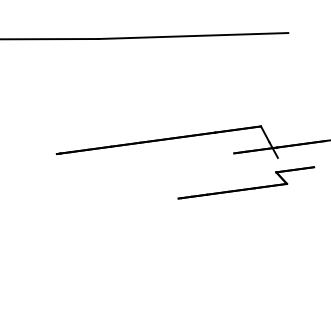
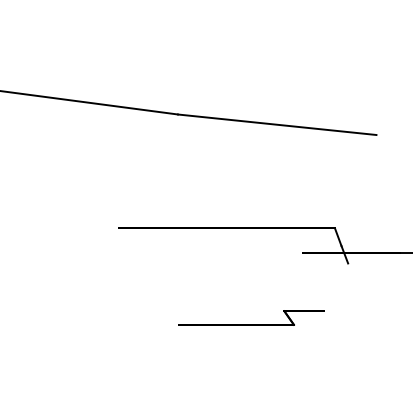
part: (246, 189) -> (251, 324), moved

